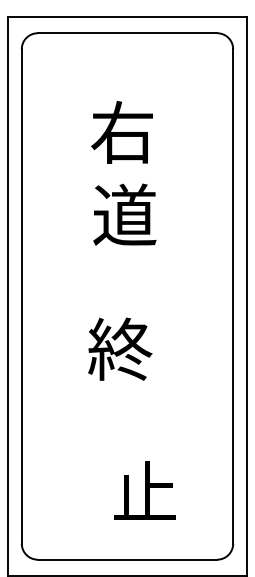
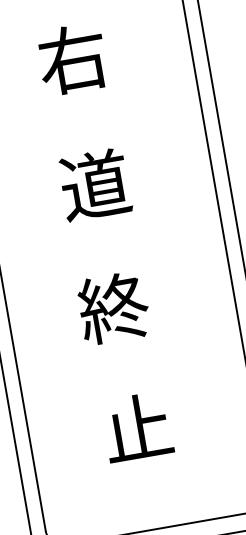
text: (121, 132) -> (71, 59), moved
text: (124, 214) -> (94, 184), moved
text: (144, 490) -> (136, 426), moved

